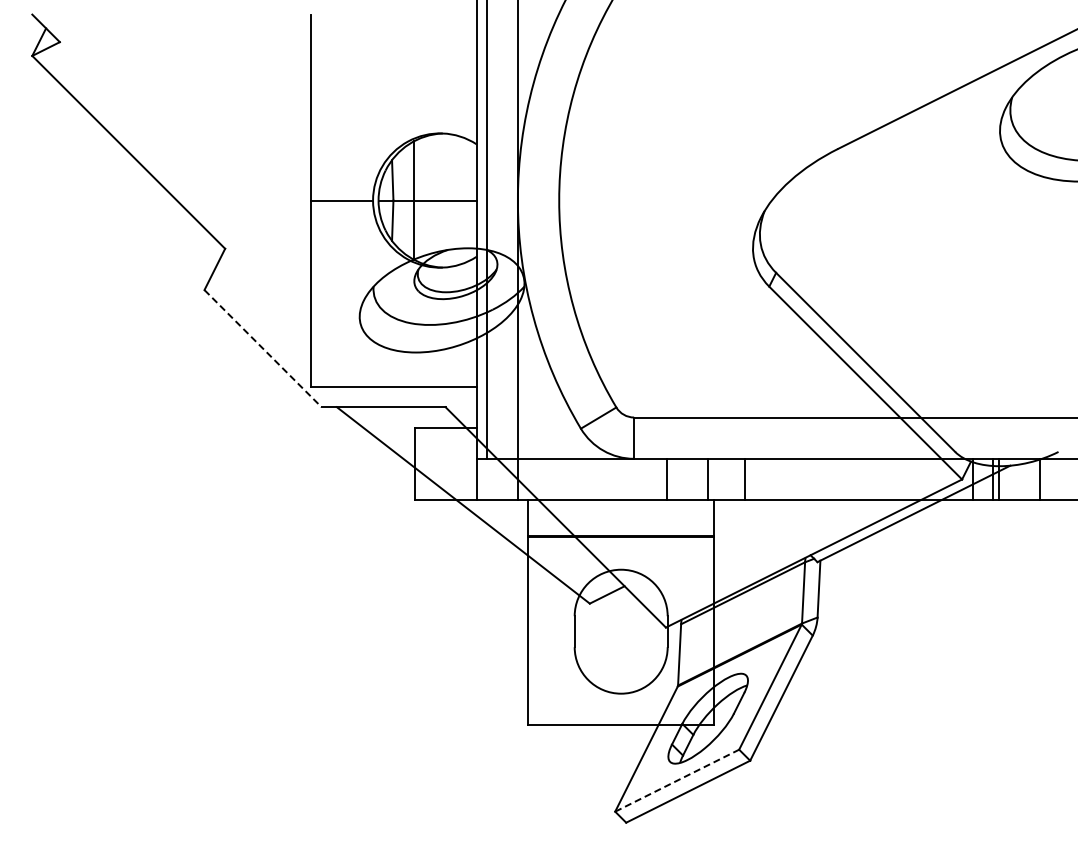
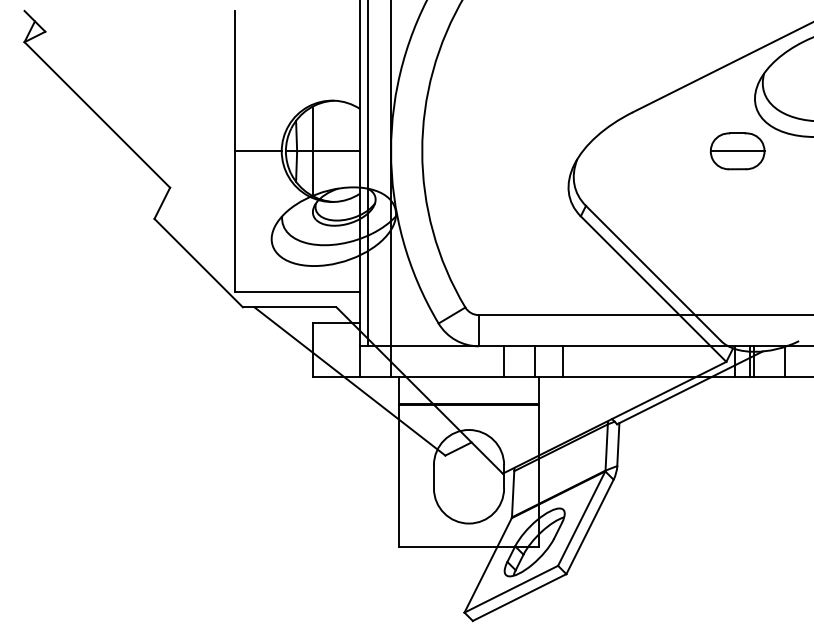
part: (976, 200) -> (737, 151), added
line: (263, 348) -> (199, 263), dashed -> solid
line: (677, 780) -> (511, 589), dashed -> solid

